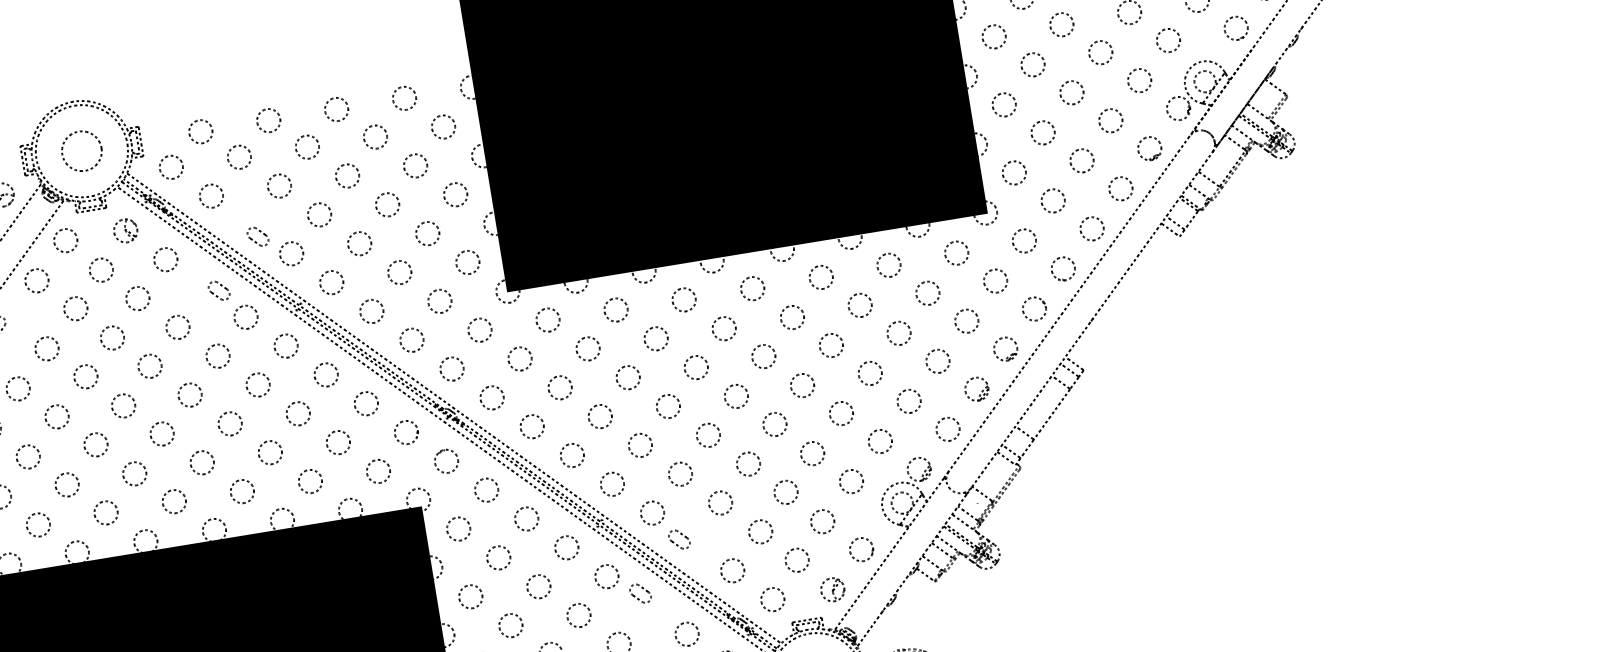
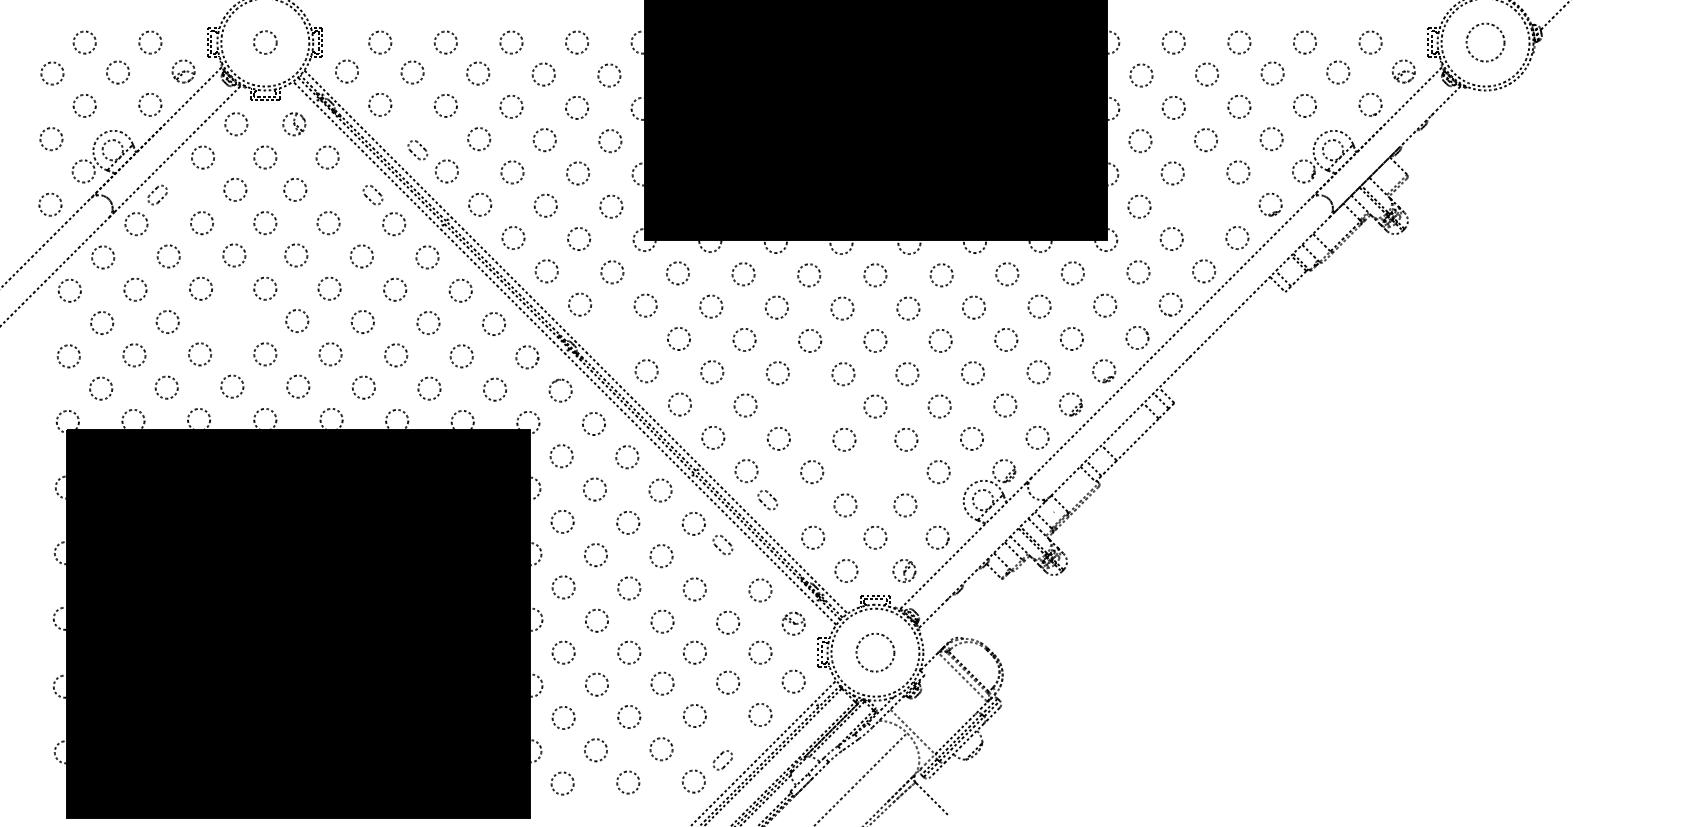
circle: (82, 151) -> (265, 42), size x0.6
circle: (1081, 160) -> (1204, 205), removed
circle: (492, 397) -> (613, 337), removed
circle: (708, 435) -> (811, 406), removed
circle: (96, 444) -> (233, 320), removed
circle: (786, 492) -> (875, 472), removed

